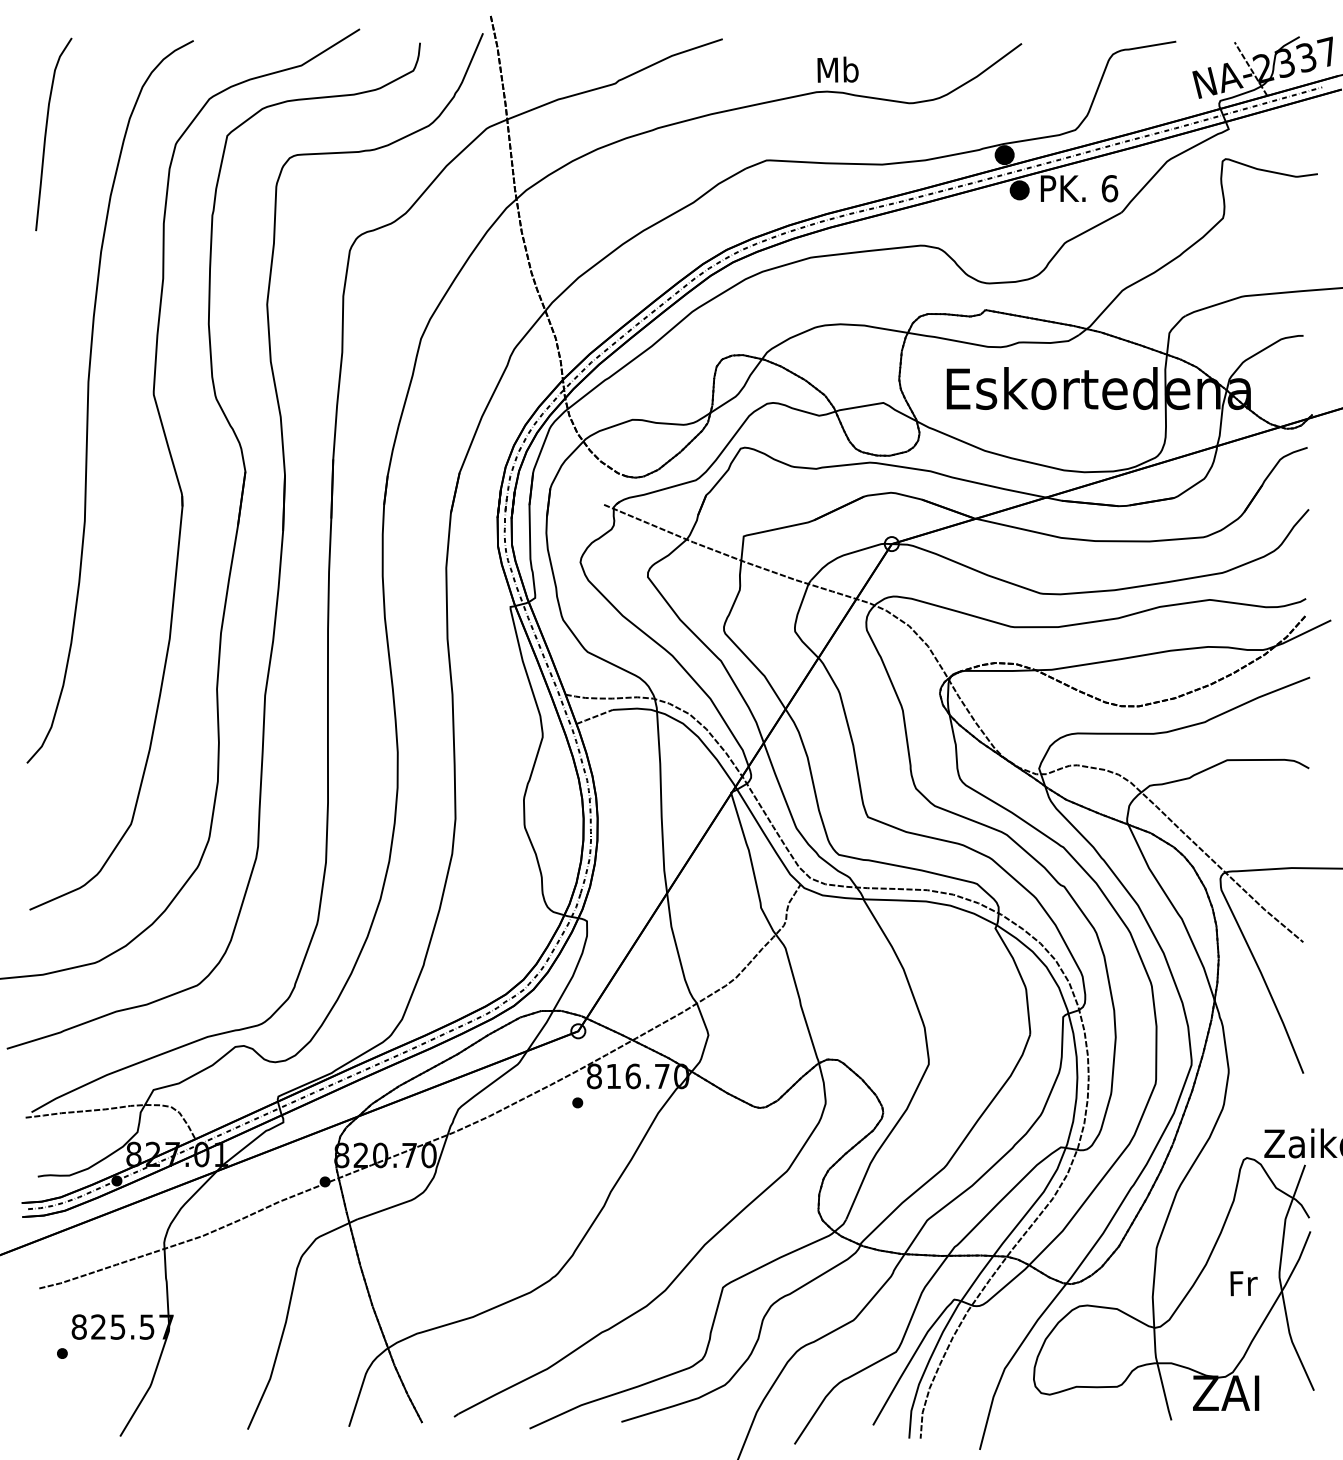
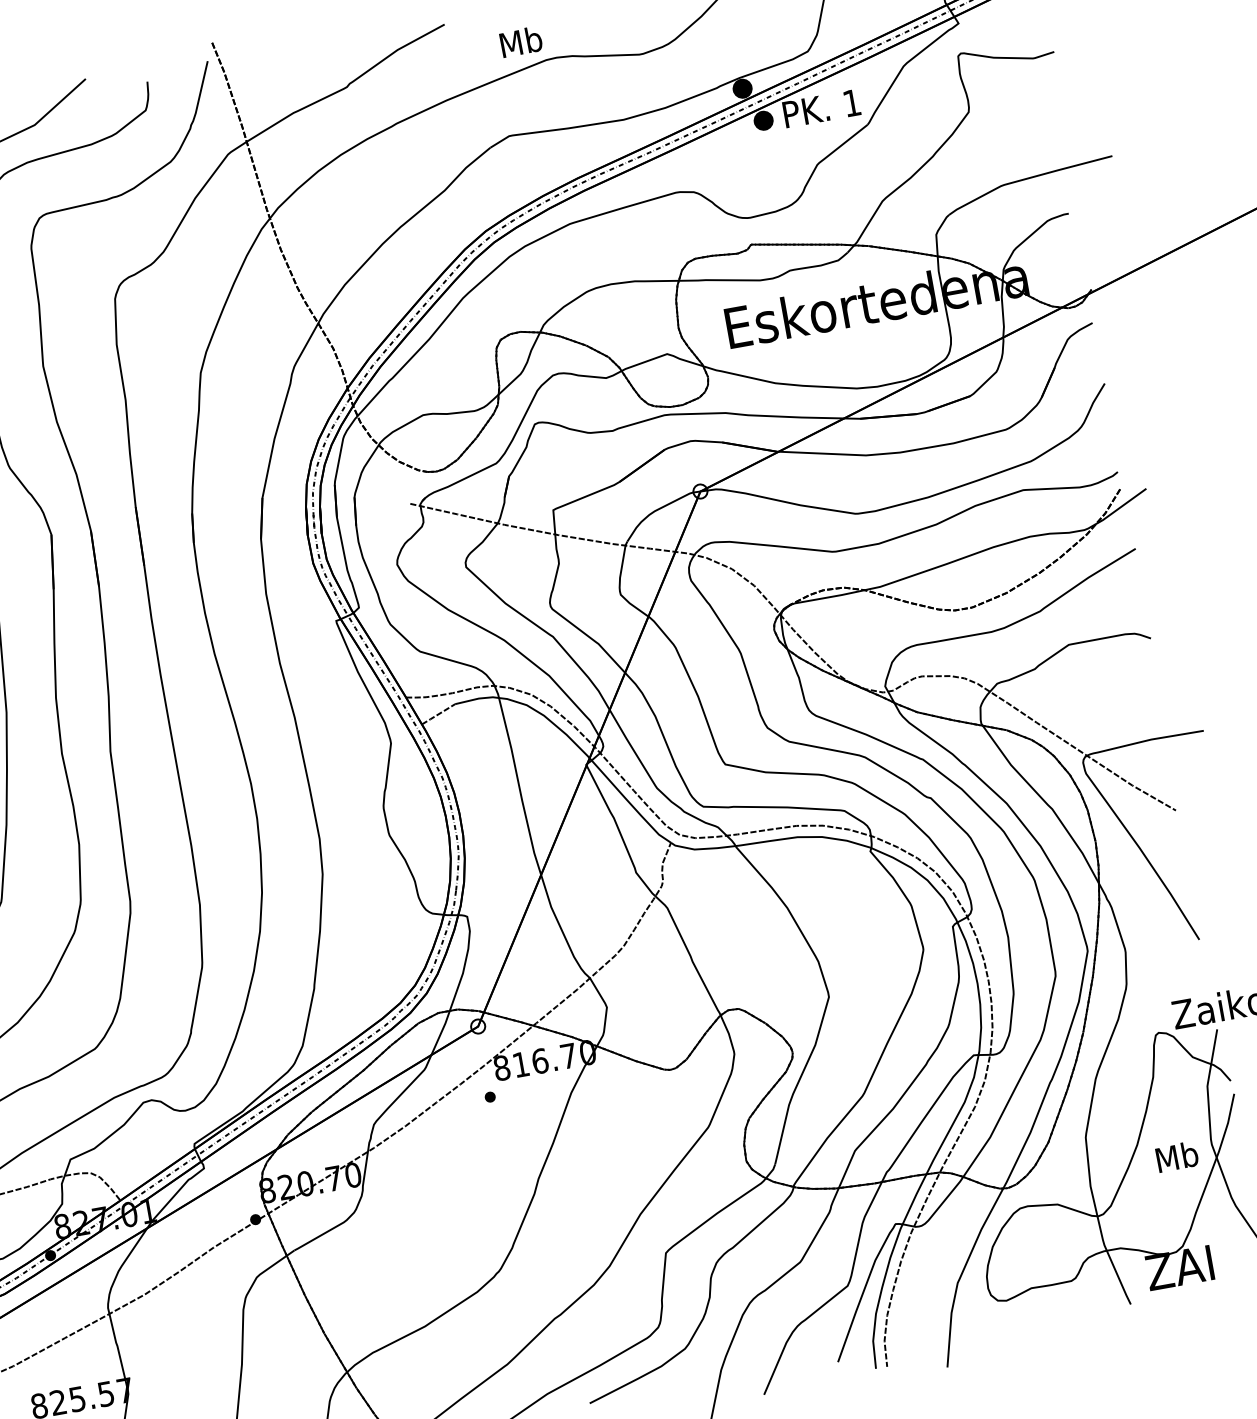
text: (837, 69) -> (520, 41), moved
text: (1109, 188) -> (851, 103), 6 -> 1
text: (1242, 1283) -> (1176, 1157), Fr -> Mb

